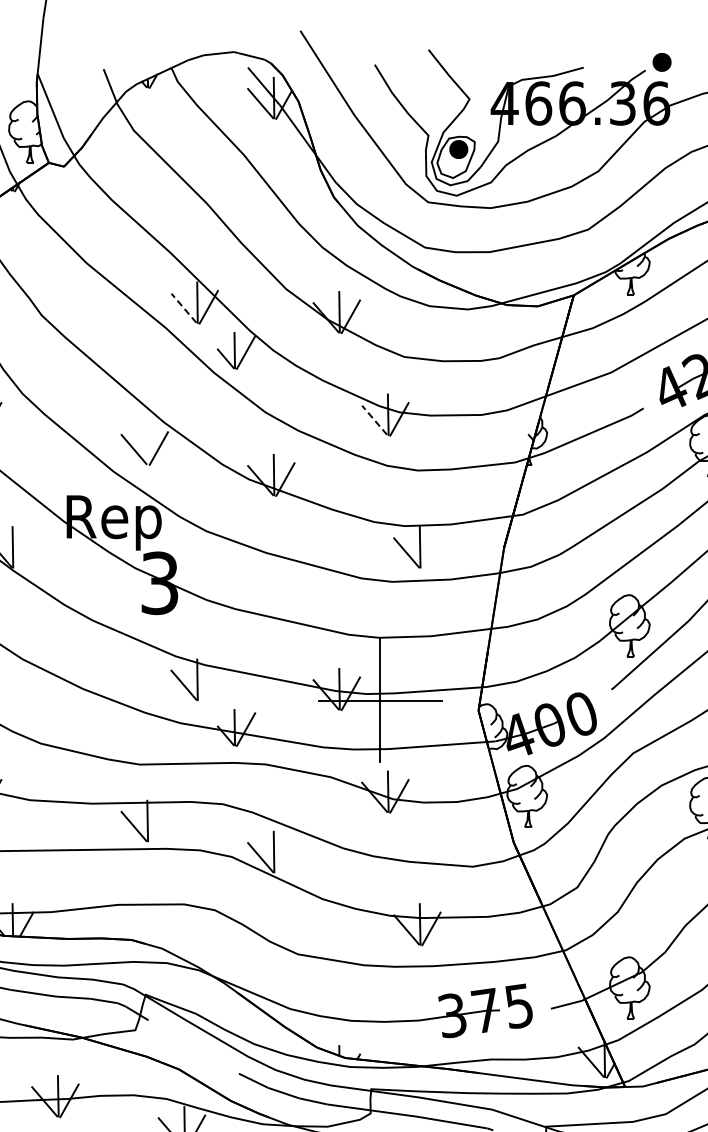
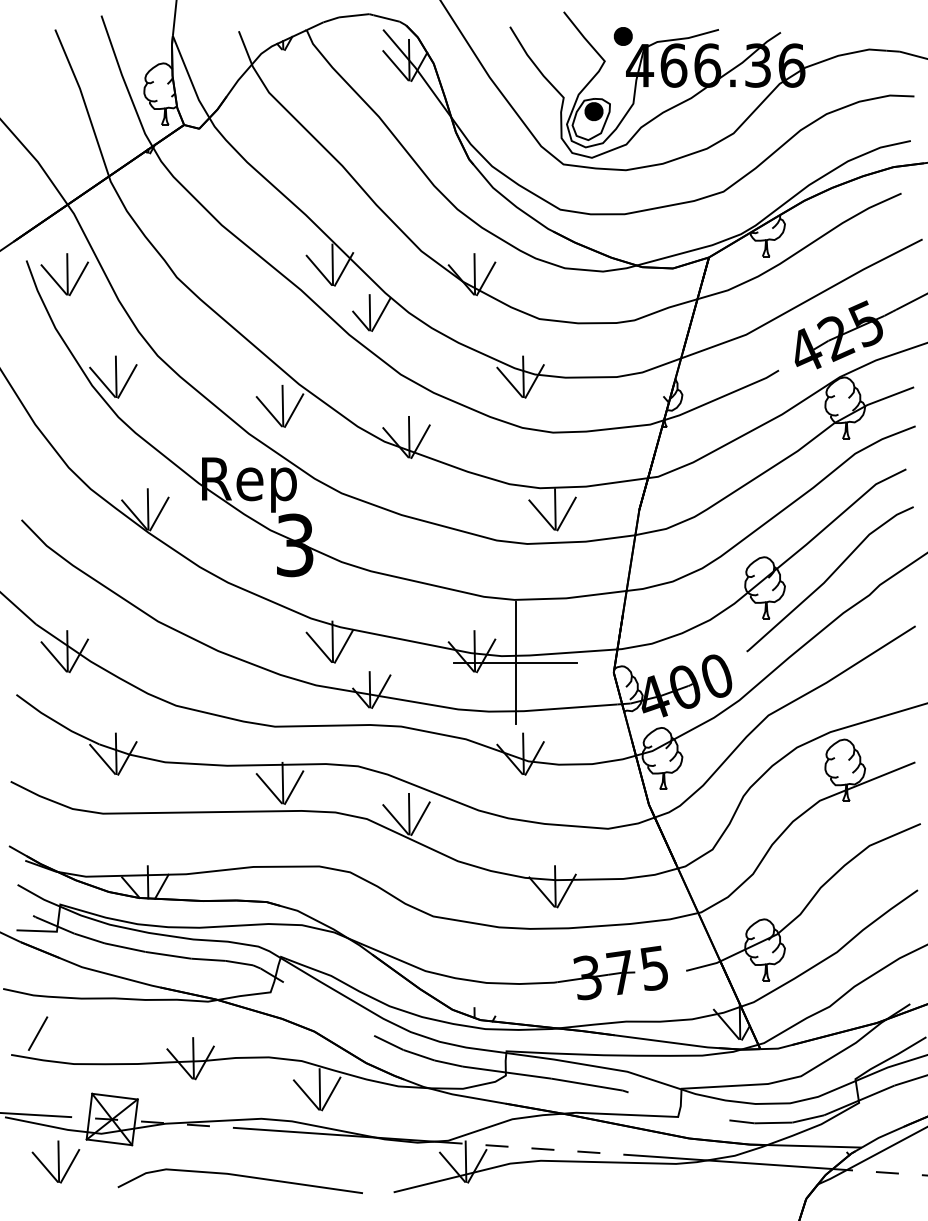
part: (661, 62) -> (622, 36), moved
line: (183, 307) -> (318, 269), dashed -> solid
line: (374, 419) -> (509, 381), dashed -> solid
line: (147, 443) -> (282, 405), added
line: (24, 551) -> (159, 513), added
line: (431, 551) -> (566, 513), added
line: (208, 684) -> (343, 646), added
line: (159, 825) -> (294, 787), added
line: (285, 856) -> (420, 818), added

